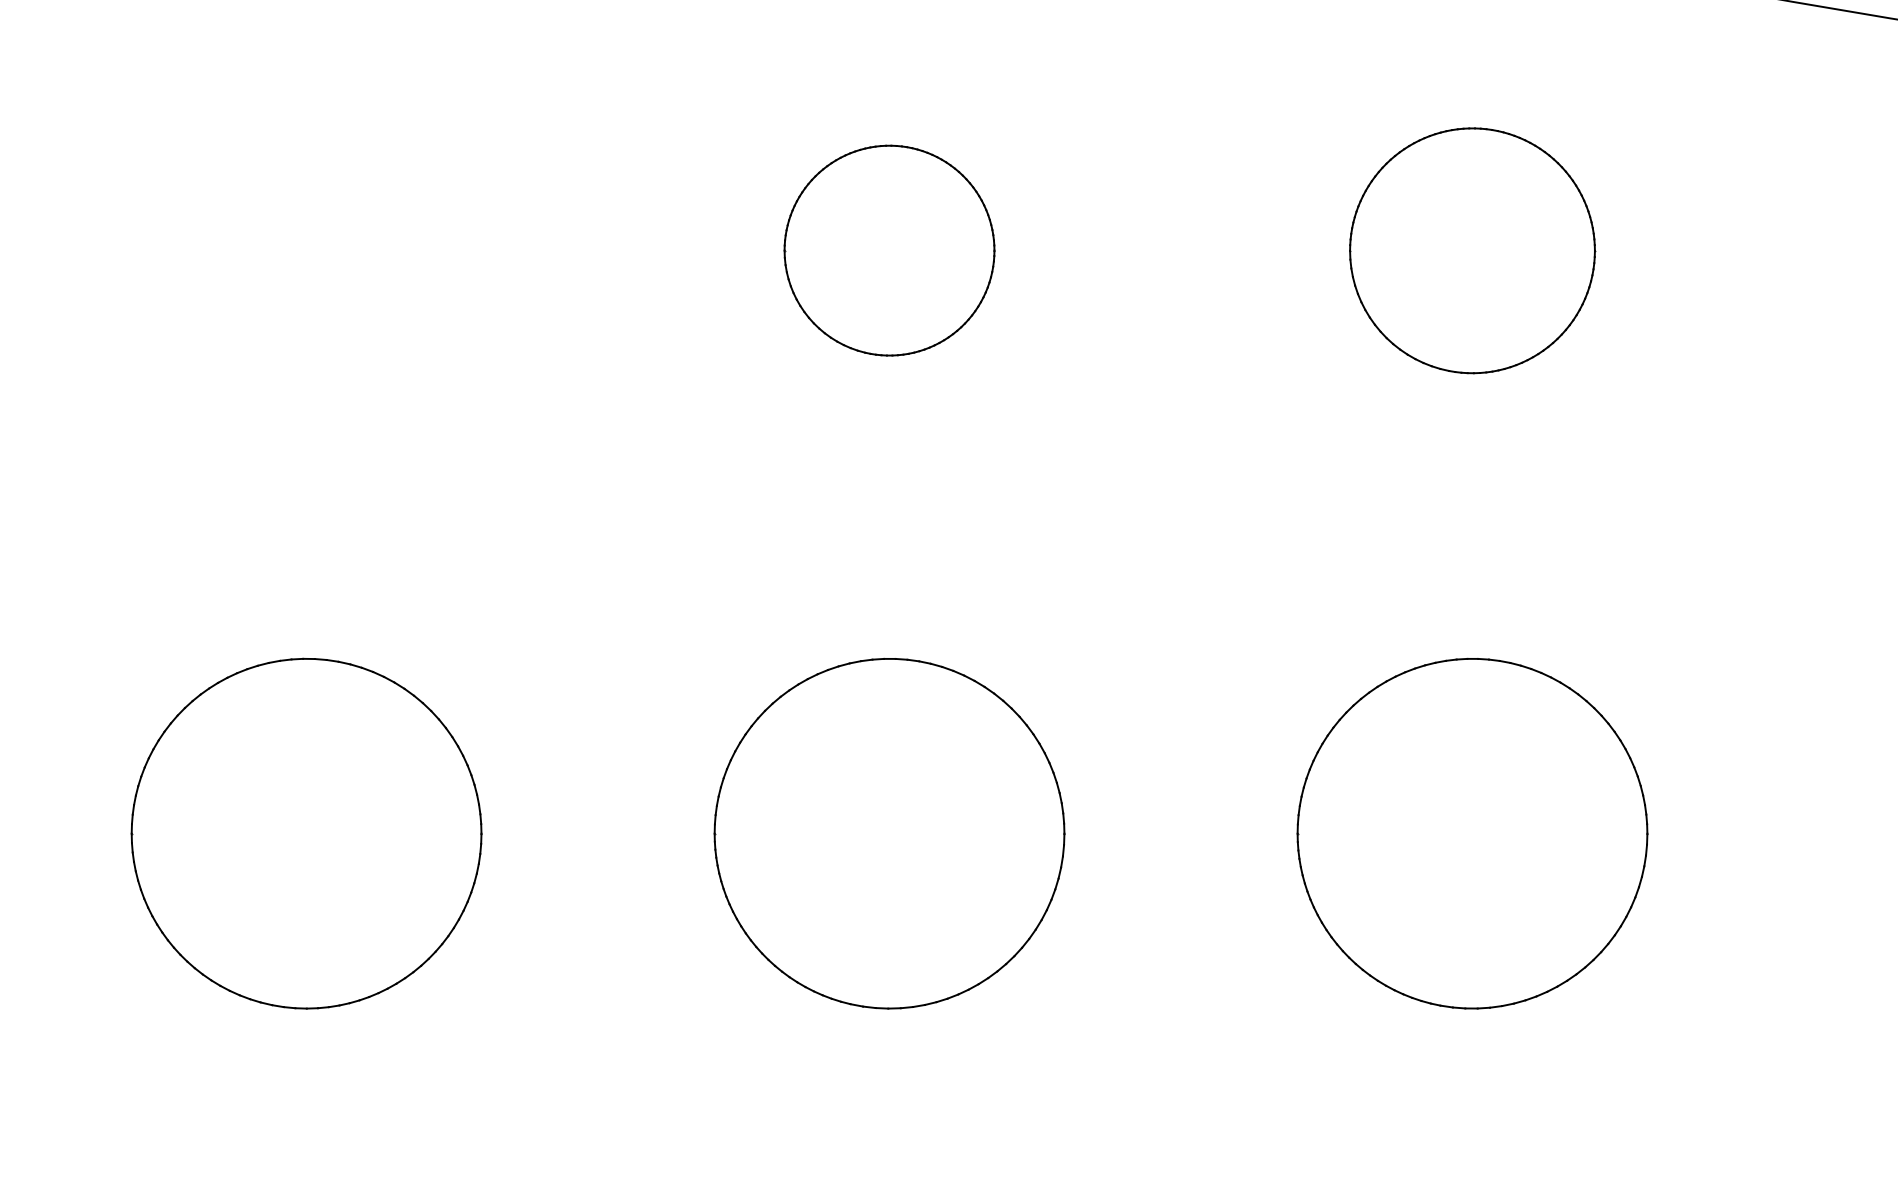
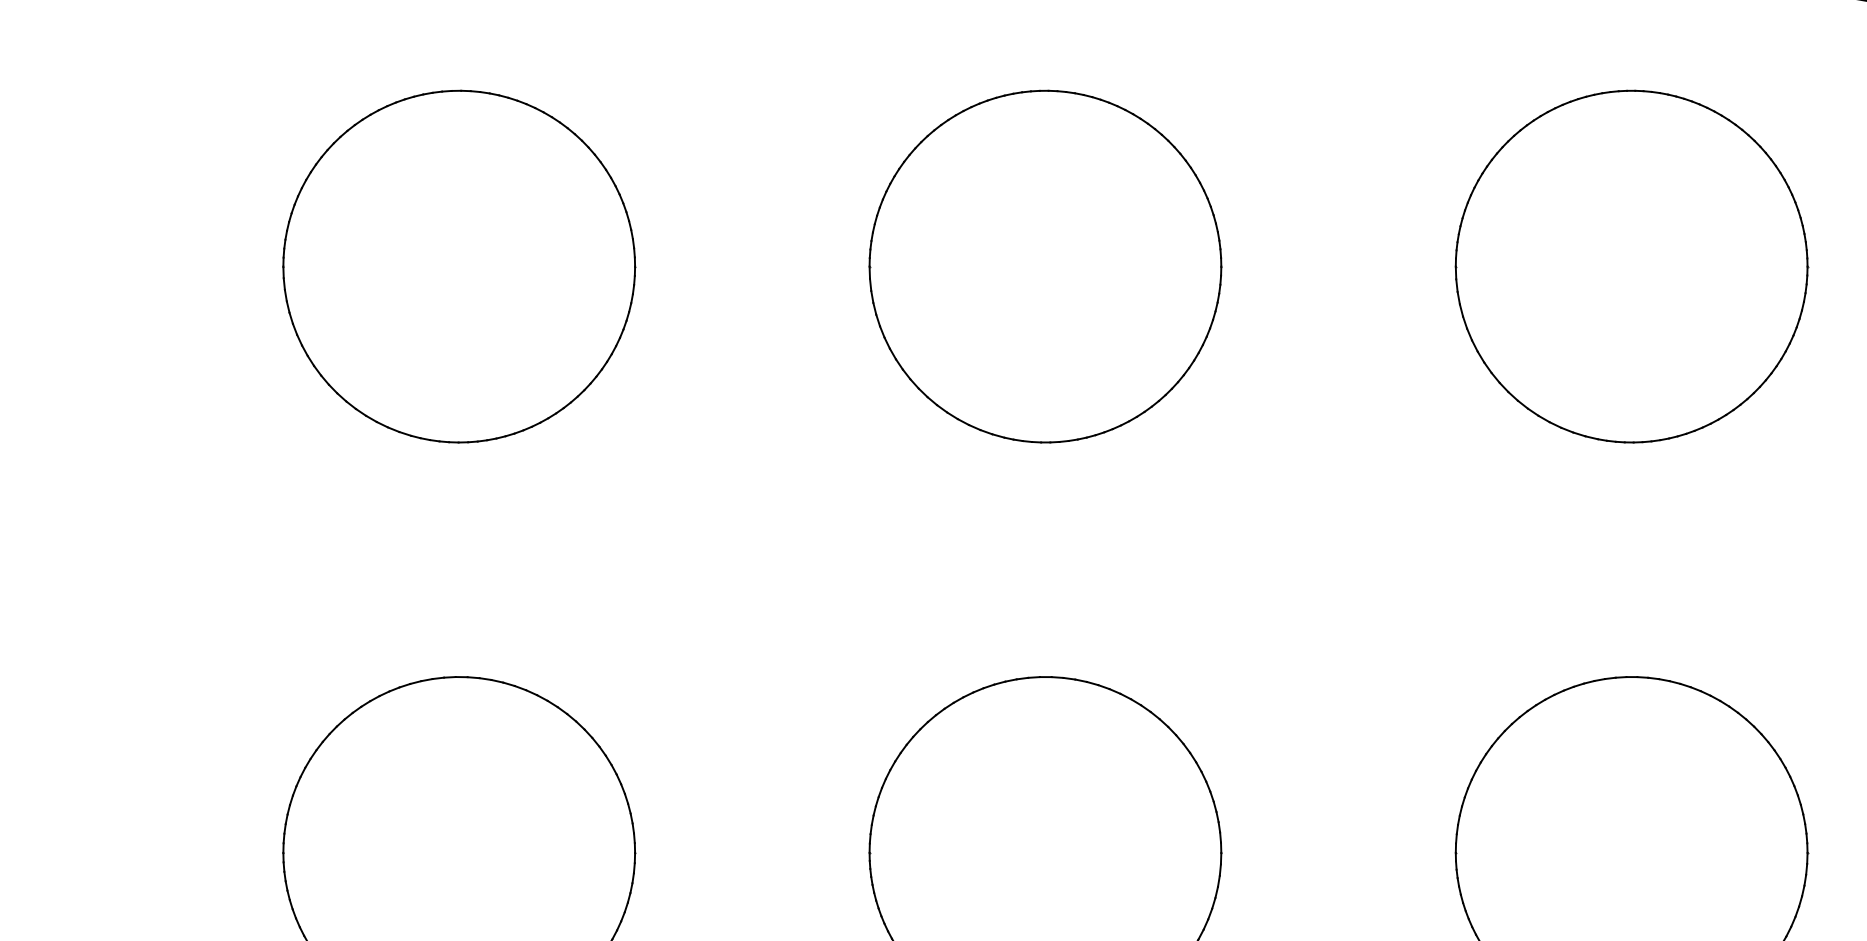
part: (306, 250) -> (459, 266), added
part: (889, 250) -> (1045, 266), size x1.67
part: (1472, 250) -> (1631, 266), size x1.43

